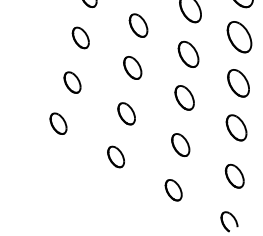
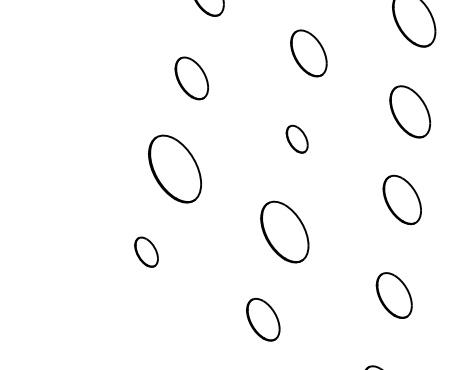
part: (132, 67) -> (296, 138), size x0.6
part: (72, 82) -> (174, 168), size x1.6
part: (126, 113) -> (284, 231), size x1.4
part: (58, 123) -> (146, 251), size x0.7

